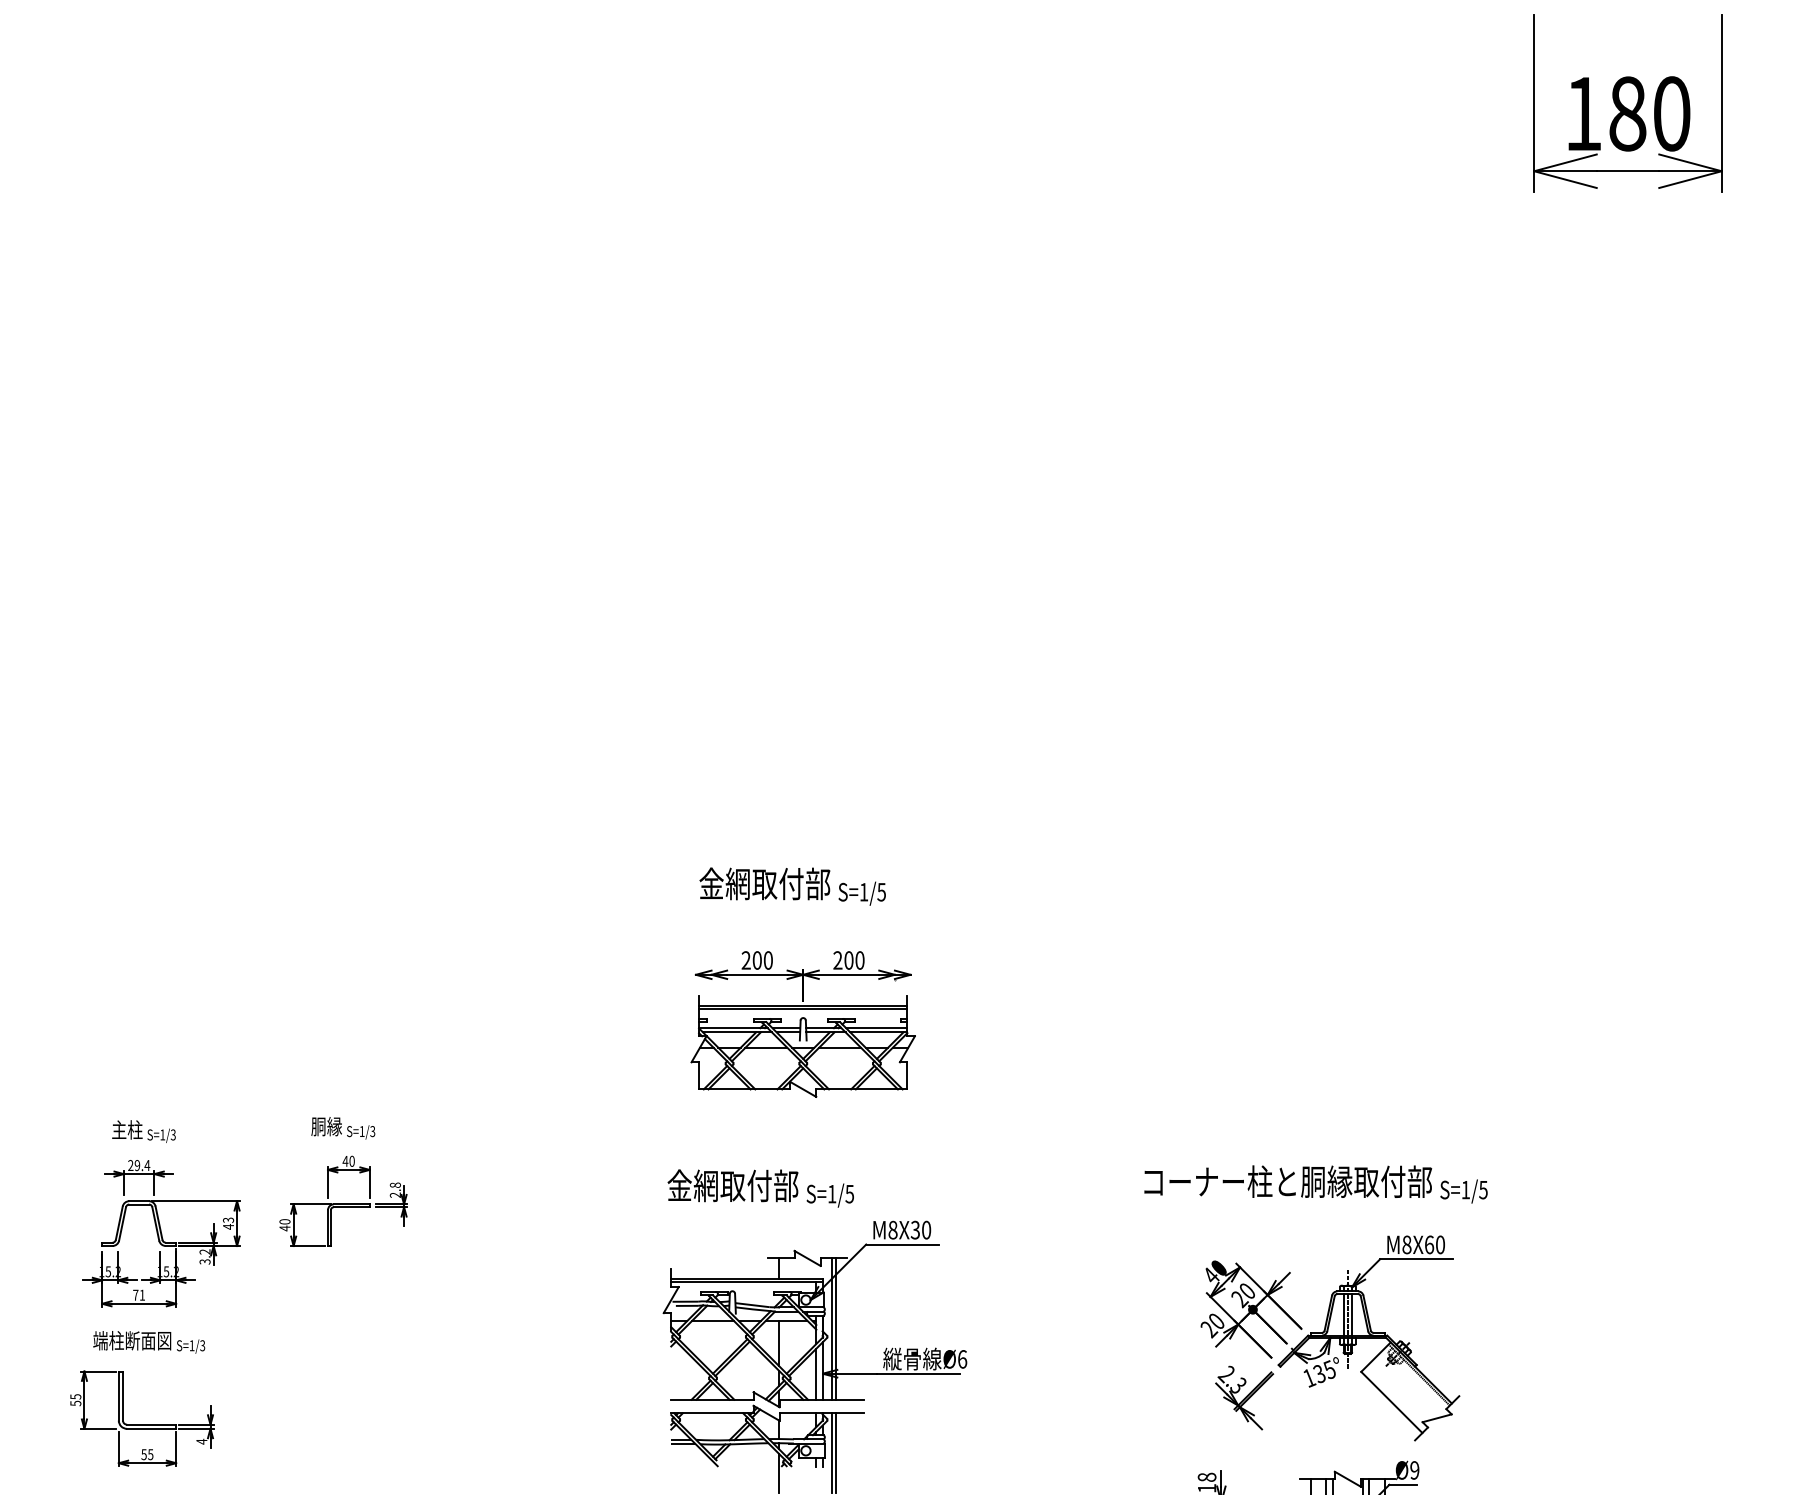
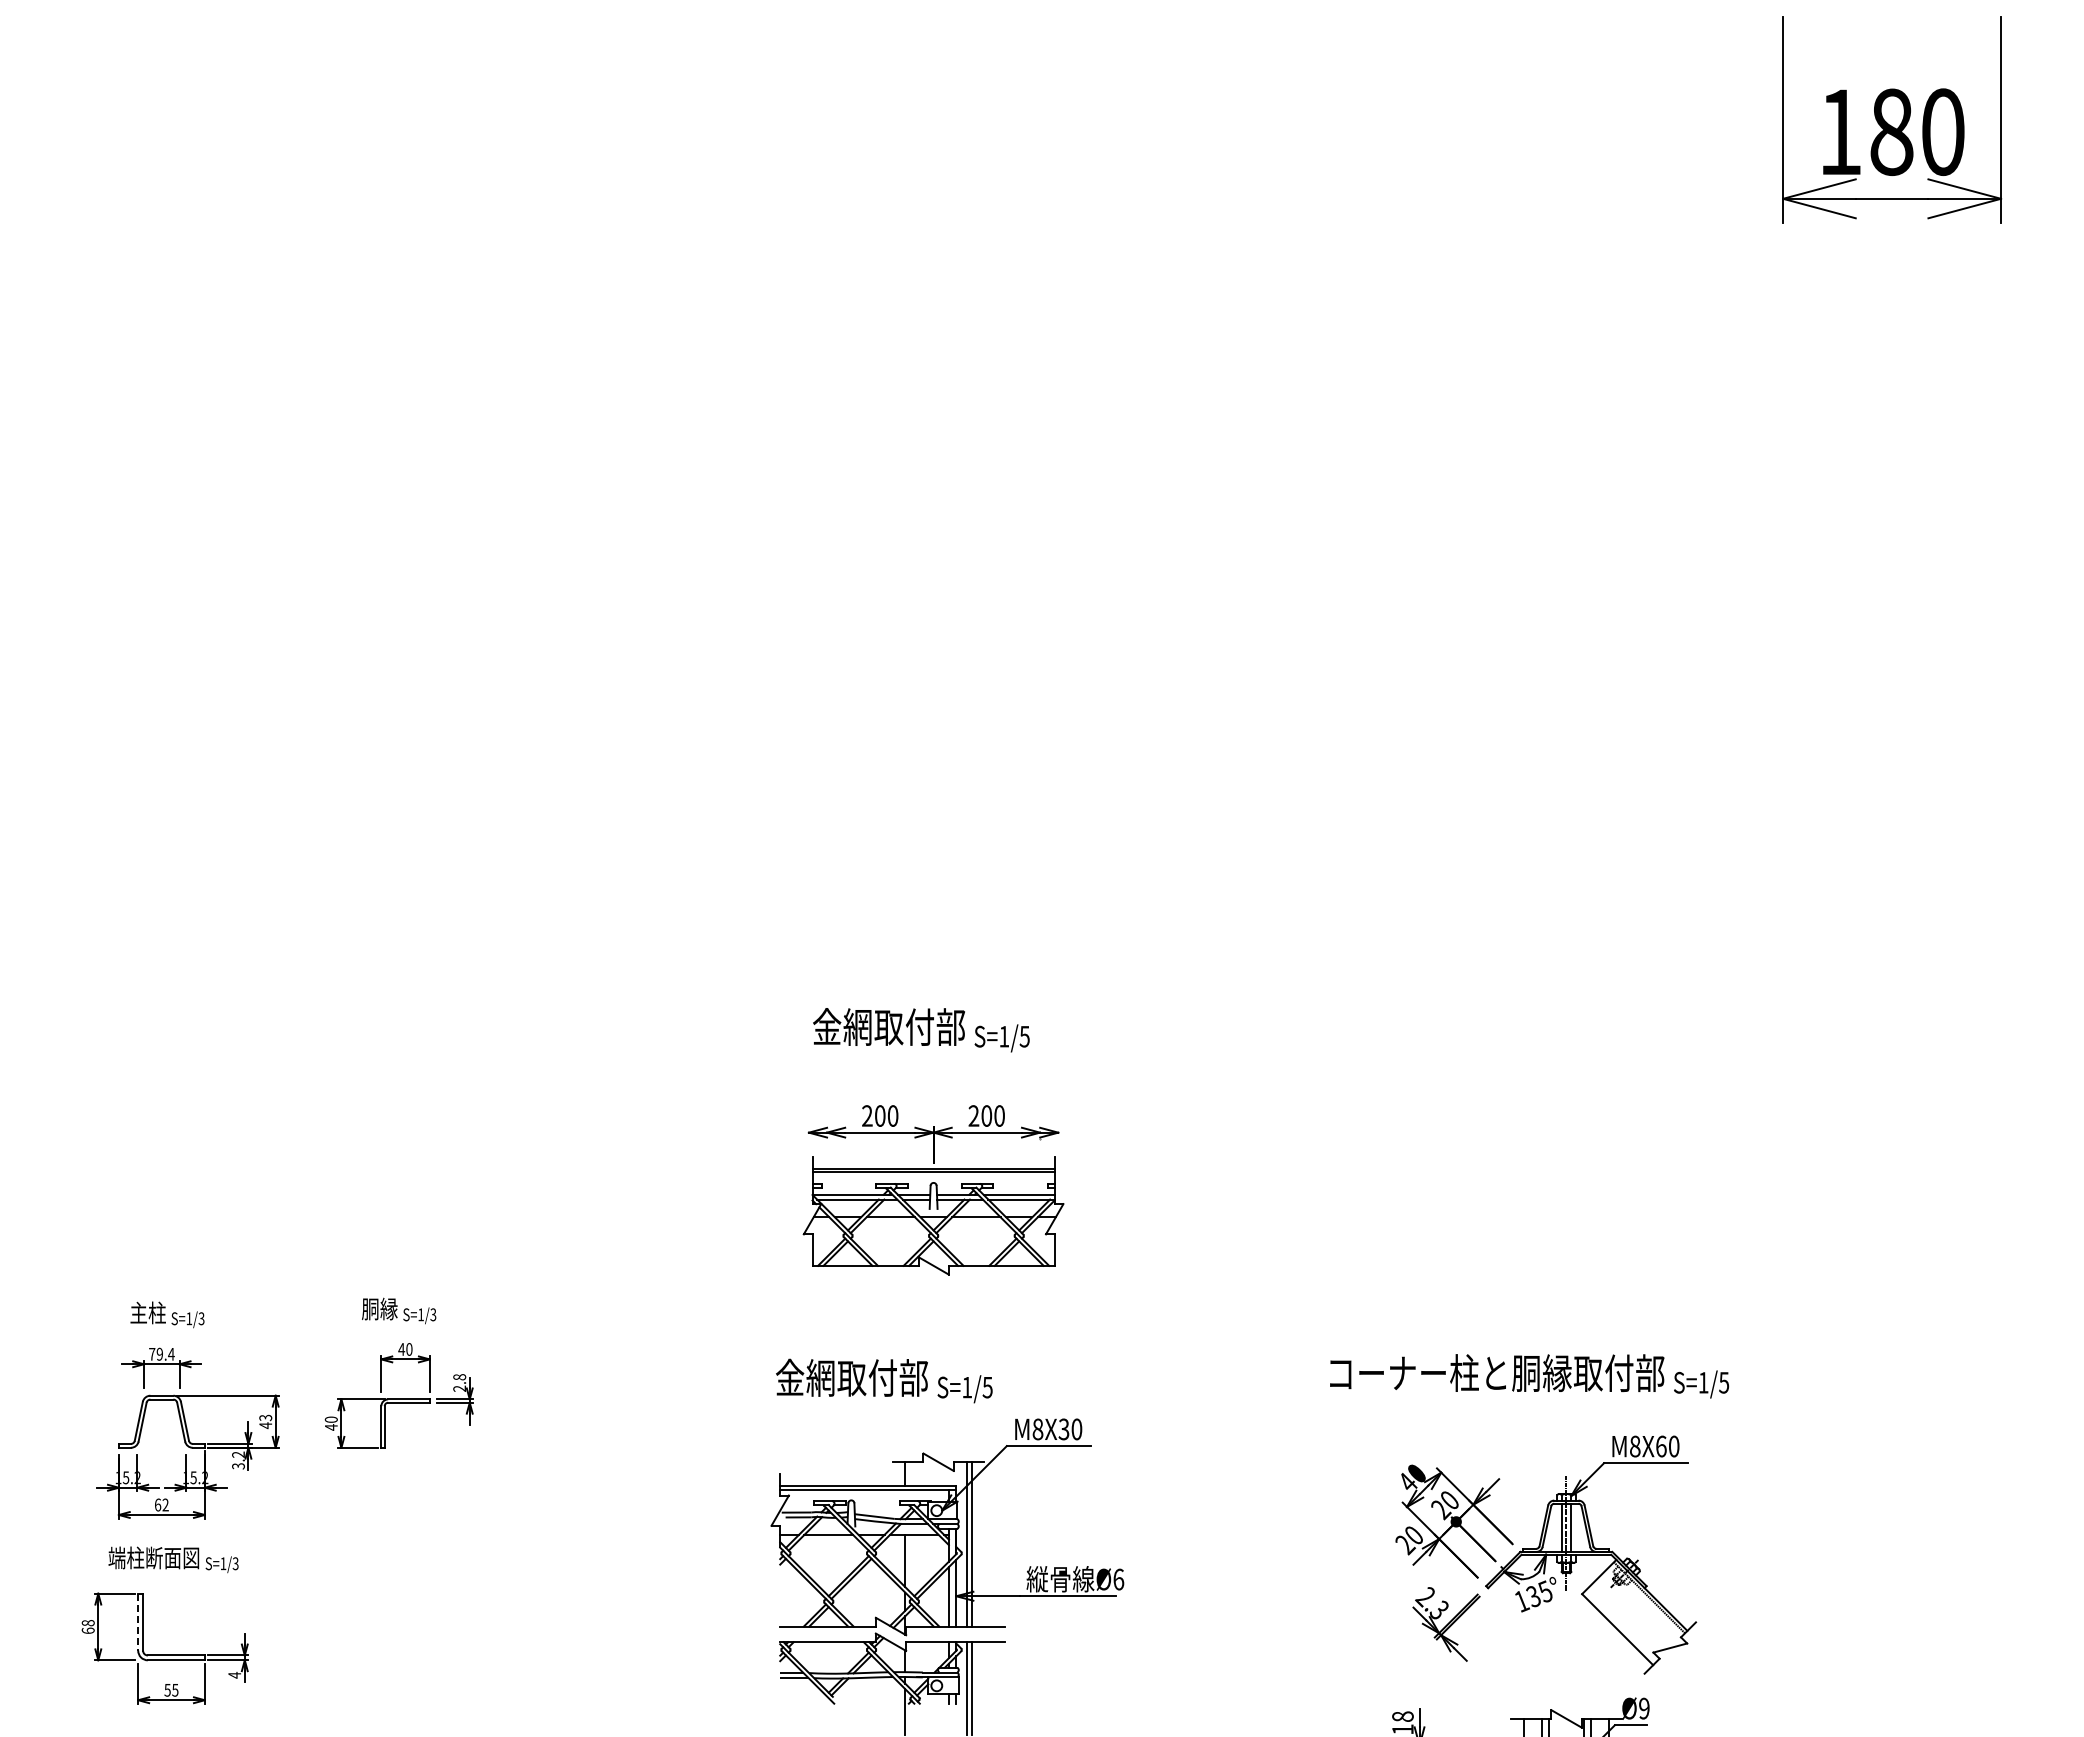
text: (131, 1164) -> (152, 1353), 29.4 -> 79.4
text: (138, 1294) -> (161, 1504), 71 -> 62
line: (119, 1396) -> (138, 1622), solid -> dashed
text: (75, 1399) -> (87, 1626), 55 -> 68

